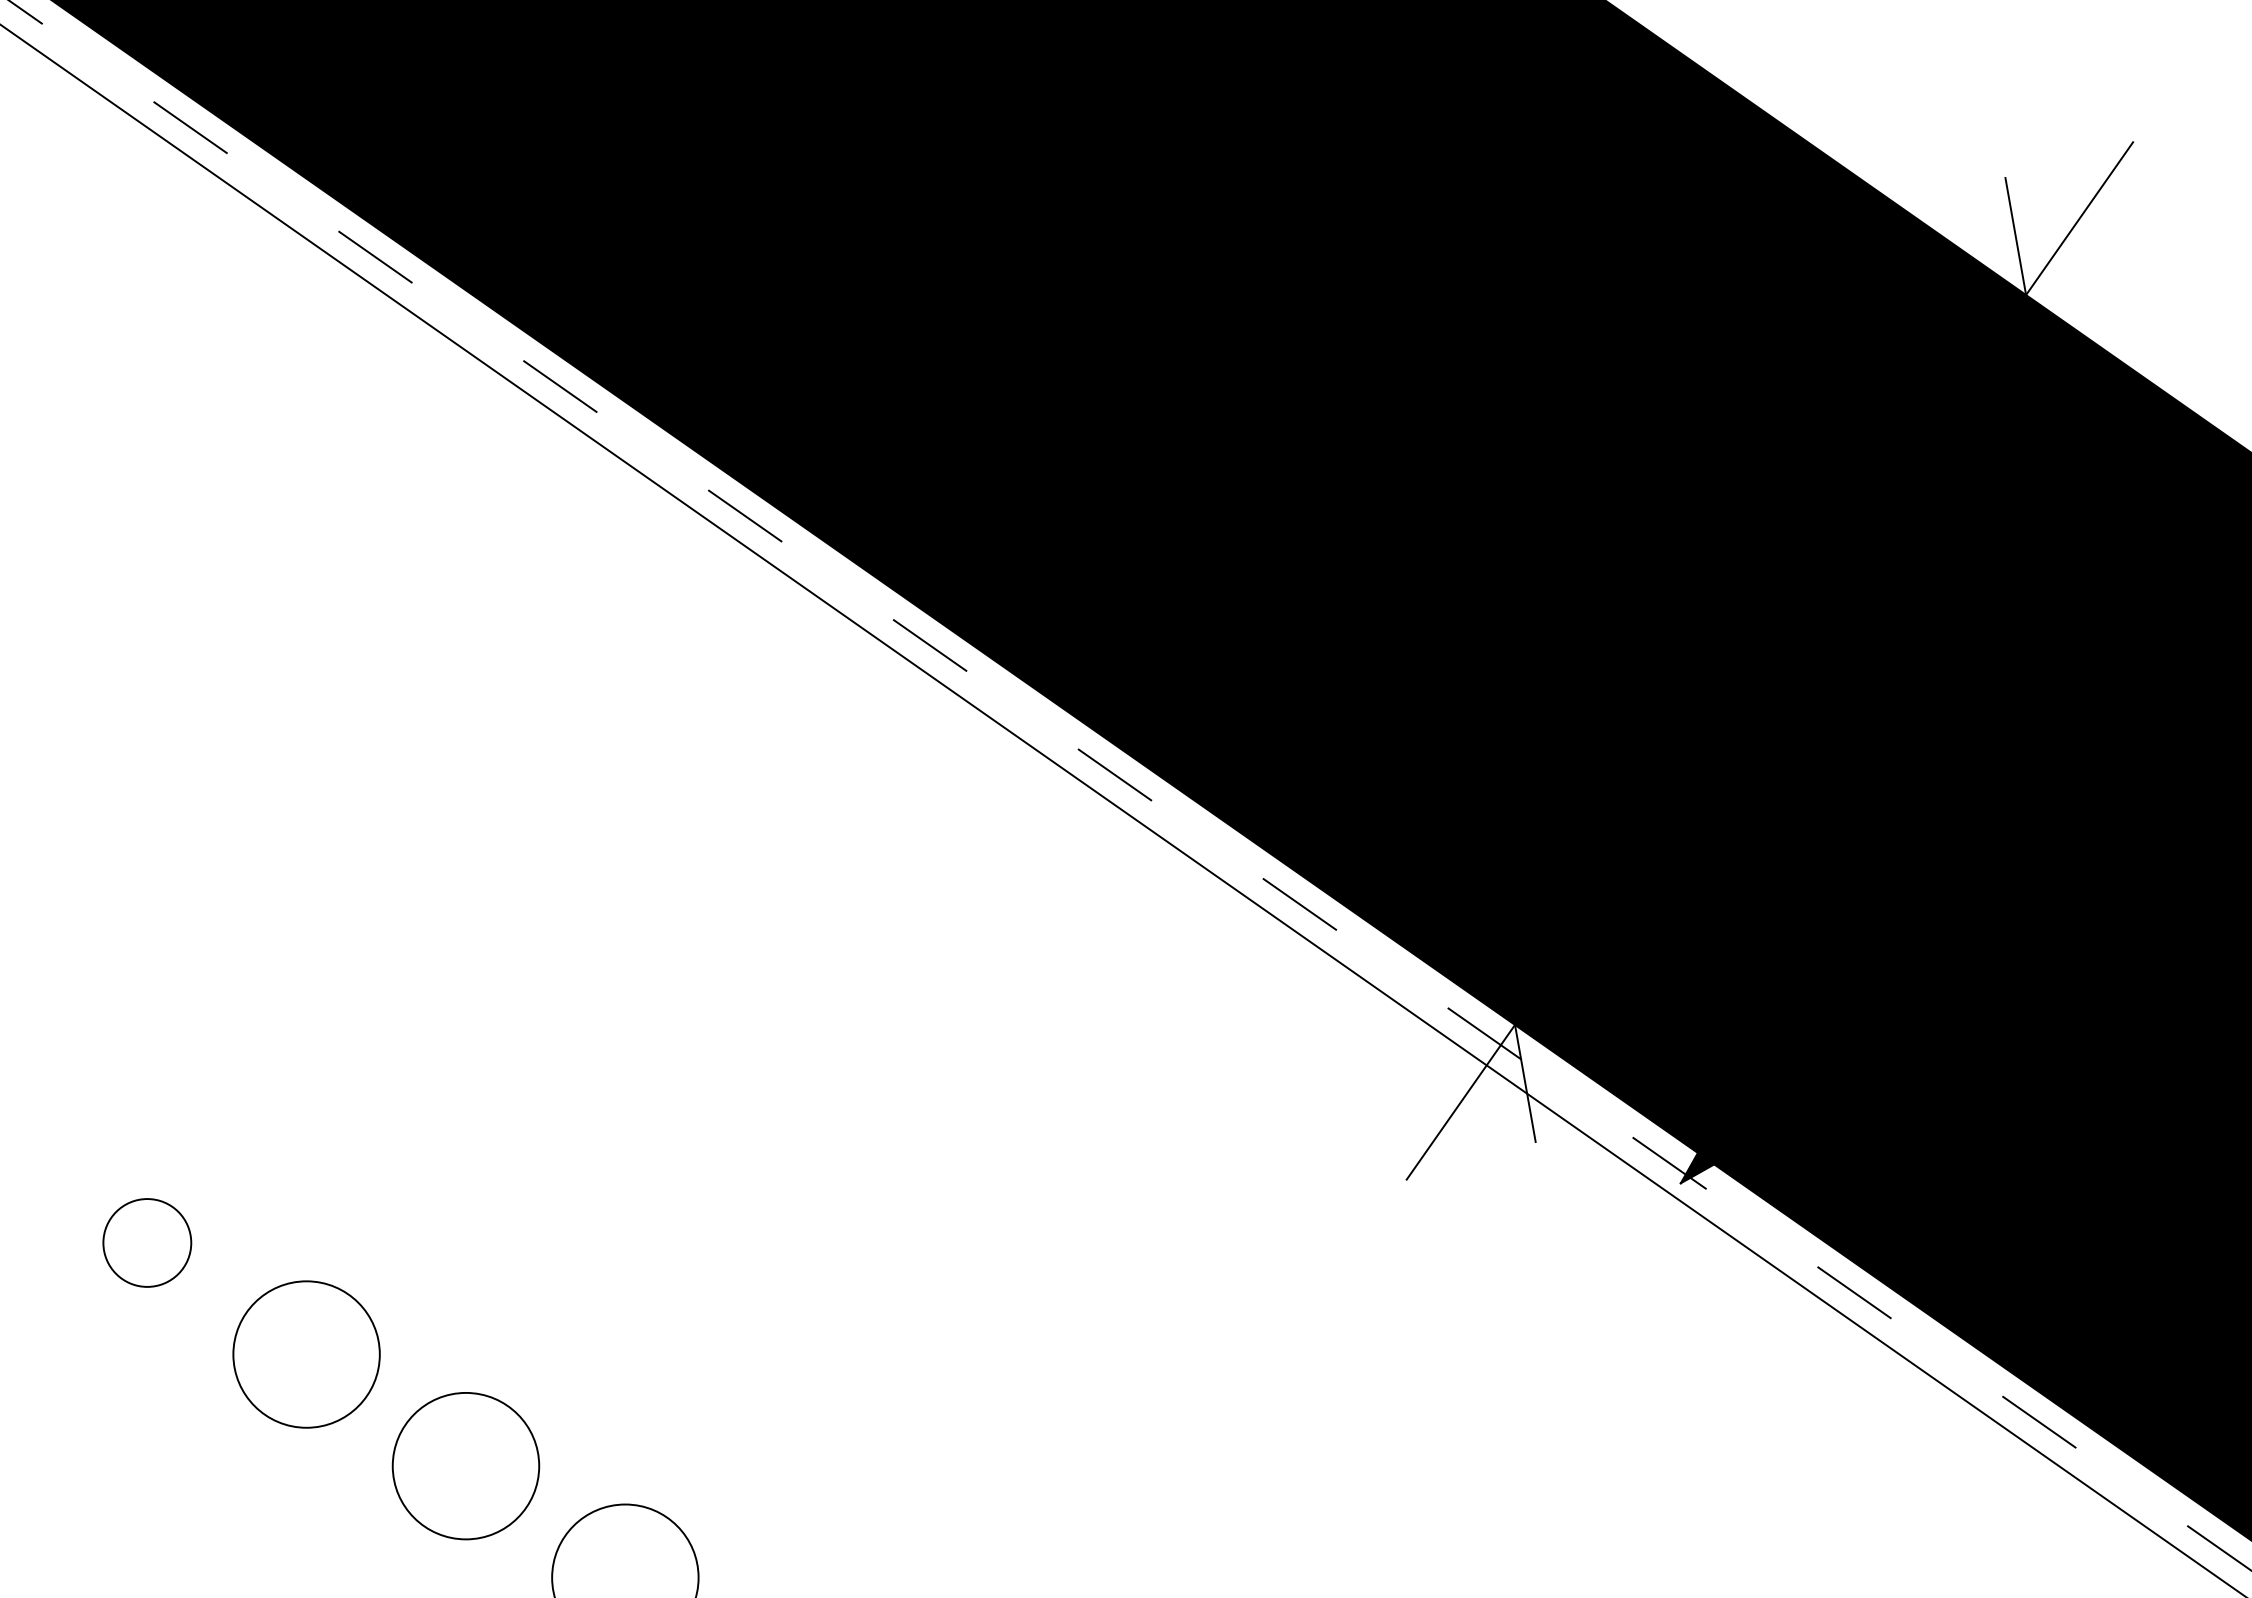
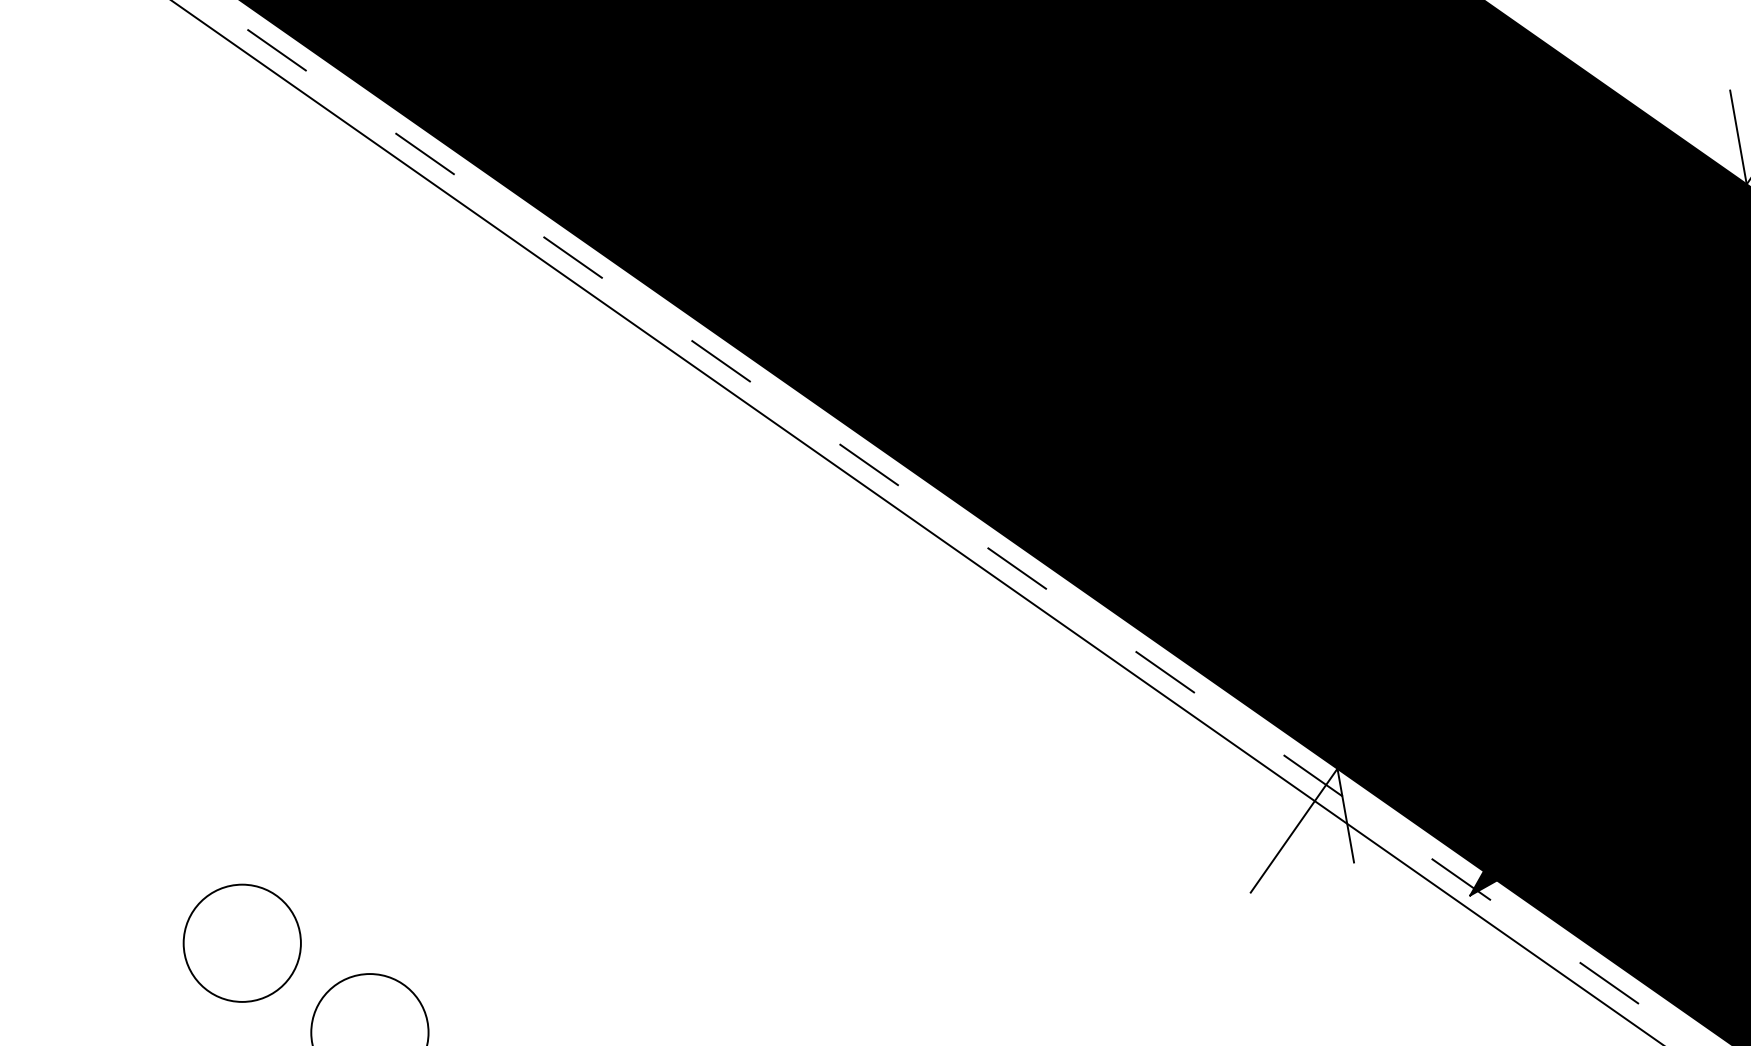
circle: (147, 1242) -> (242, 942), size x1.67

